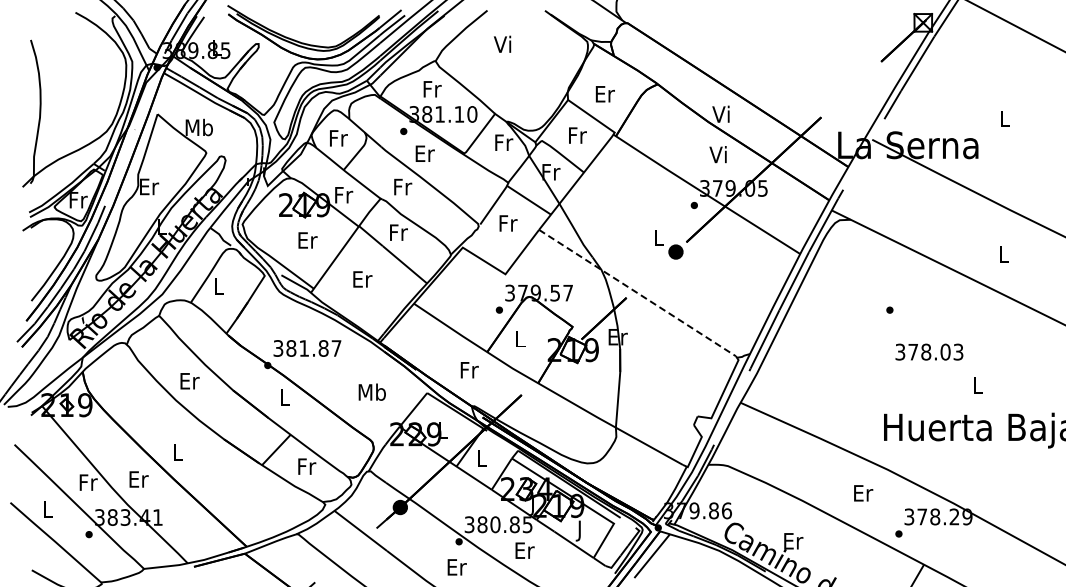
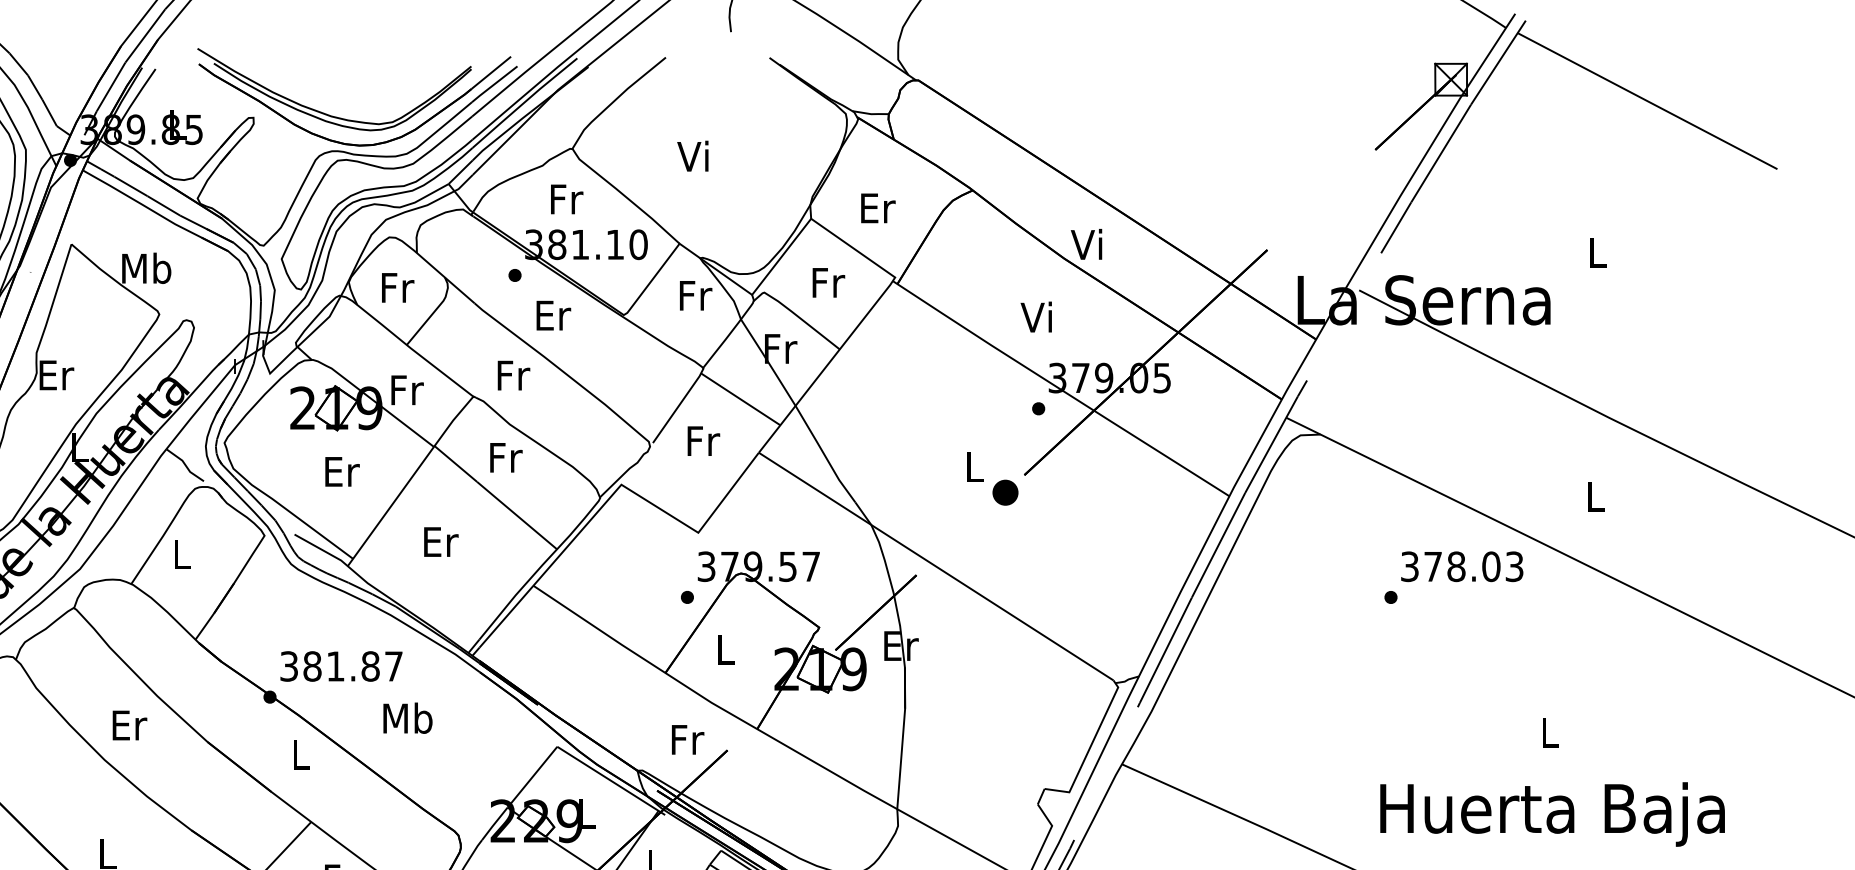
text: (502, 43) -> (692, 154), moved
text: (717, 154) -> (1035, 316), moved
line: (637, 293) -> (936, 567), dashed -> solid
text: (929, 351) -> (1462, 565), moved
text: (469, 370) -> (687, 740), moved
text: (371, 391) -> (406, 716), moved

